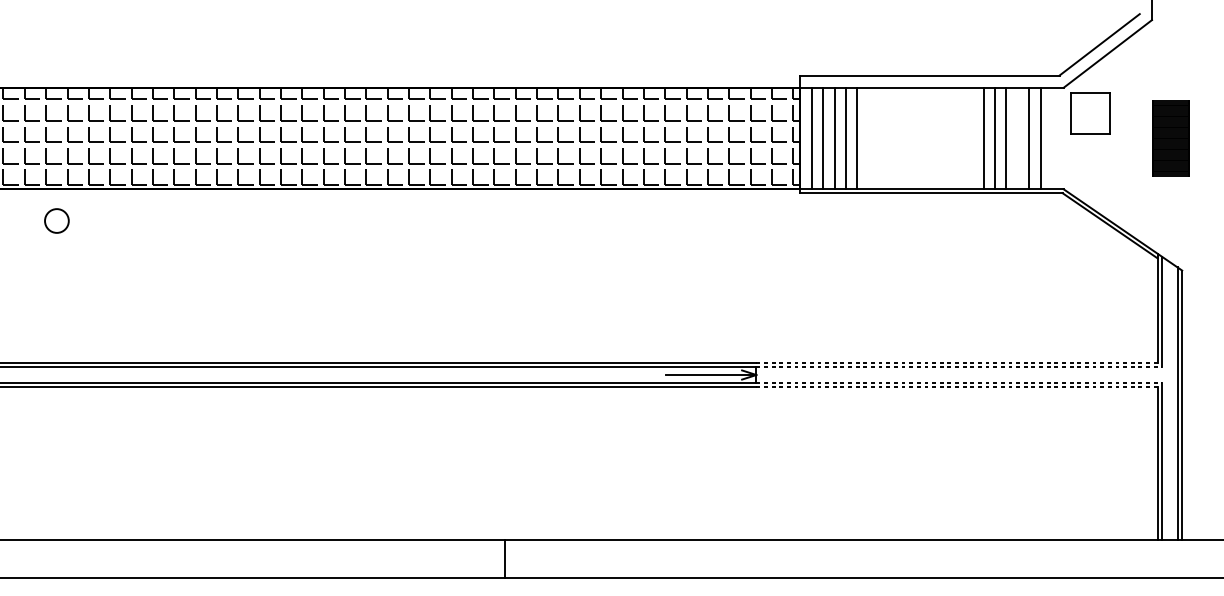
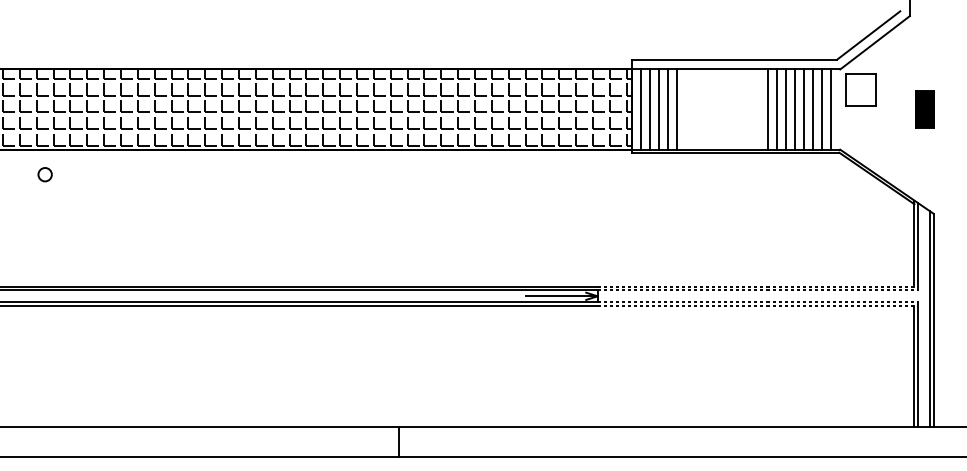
line: (972, 138) -> (768, 109), added
line: (1017, 138) -> (803, 109), added
line: (1052, 138) -> (831, 109), added
part: (1170, 138) -> (924, 109), size x0.62
circle: (56, 220) -> (44, 174), size x0.71

